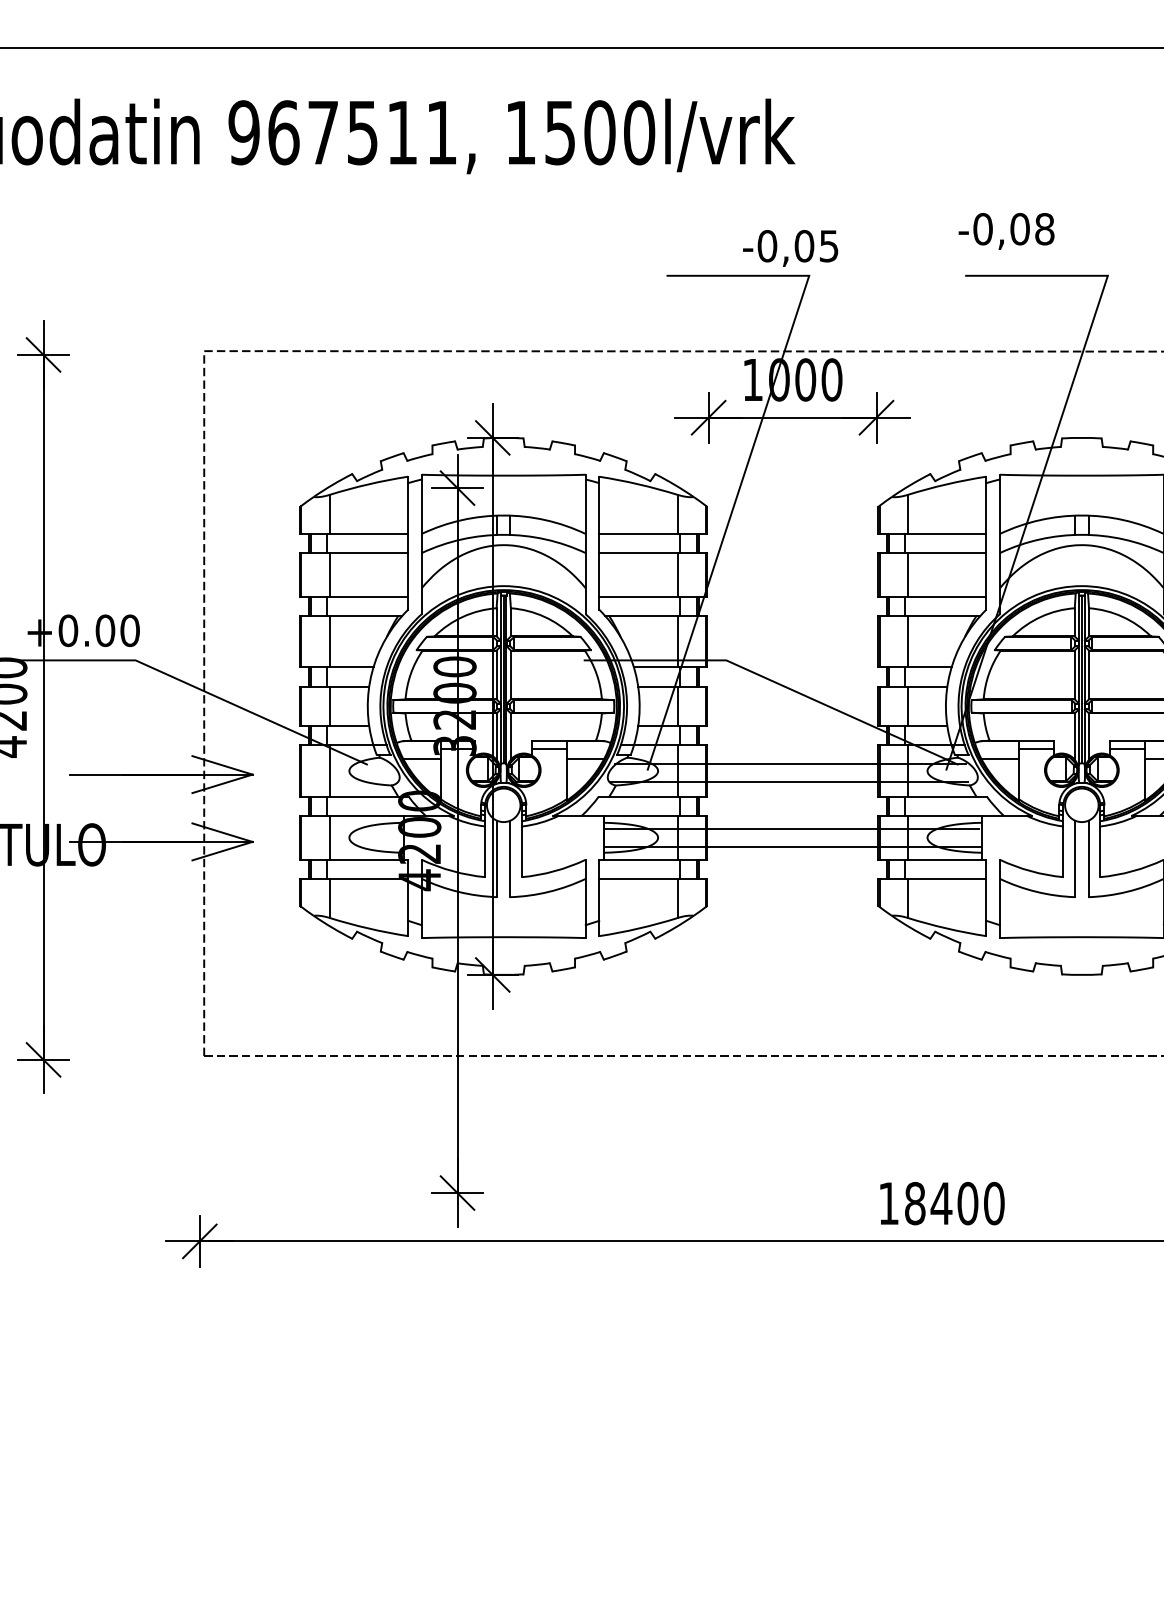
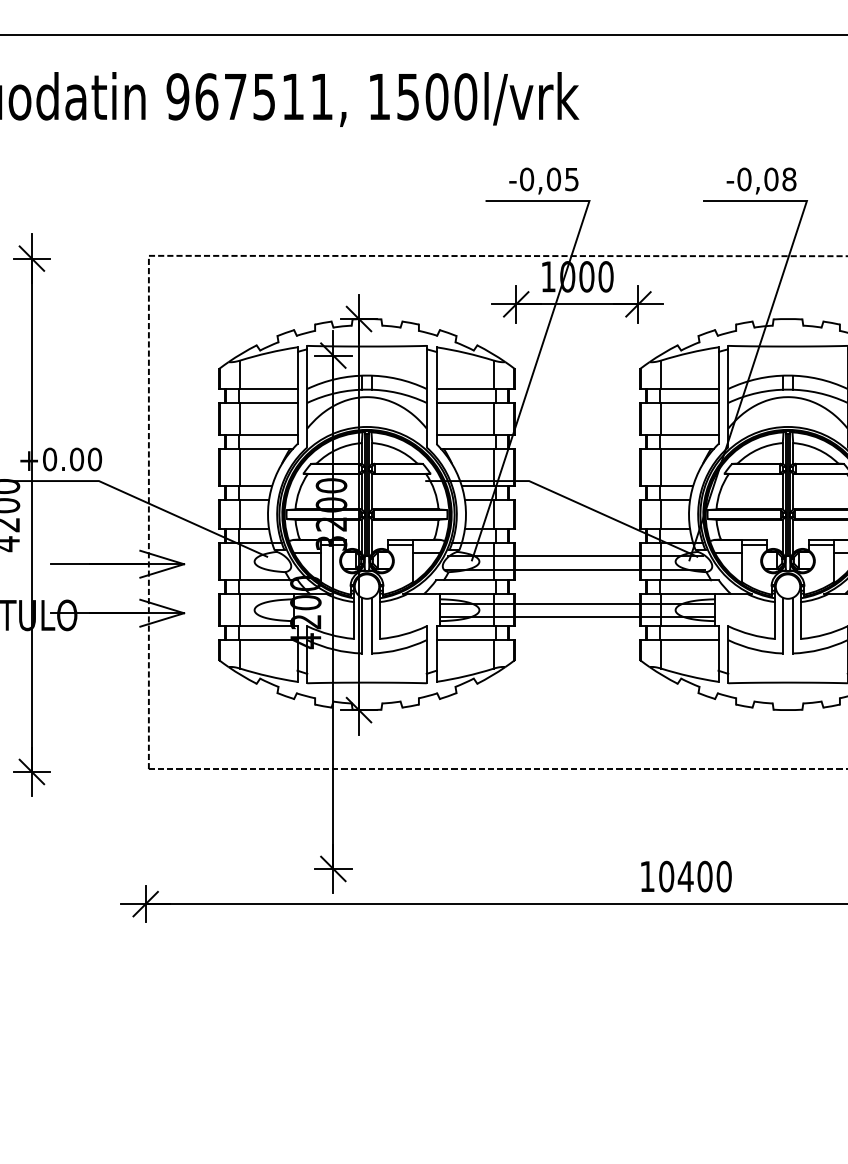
text: (1006, 231) -> (761, 181), moved
text: (790, 248) -> (543, 181), moved
text: (914, 1203) -> (666, 876), 18400 -> 10400

